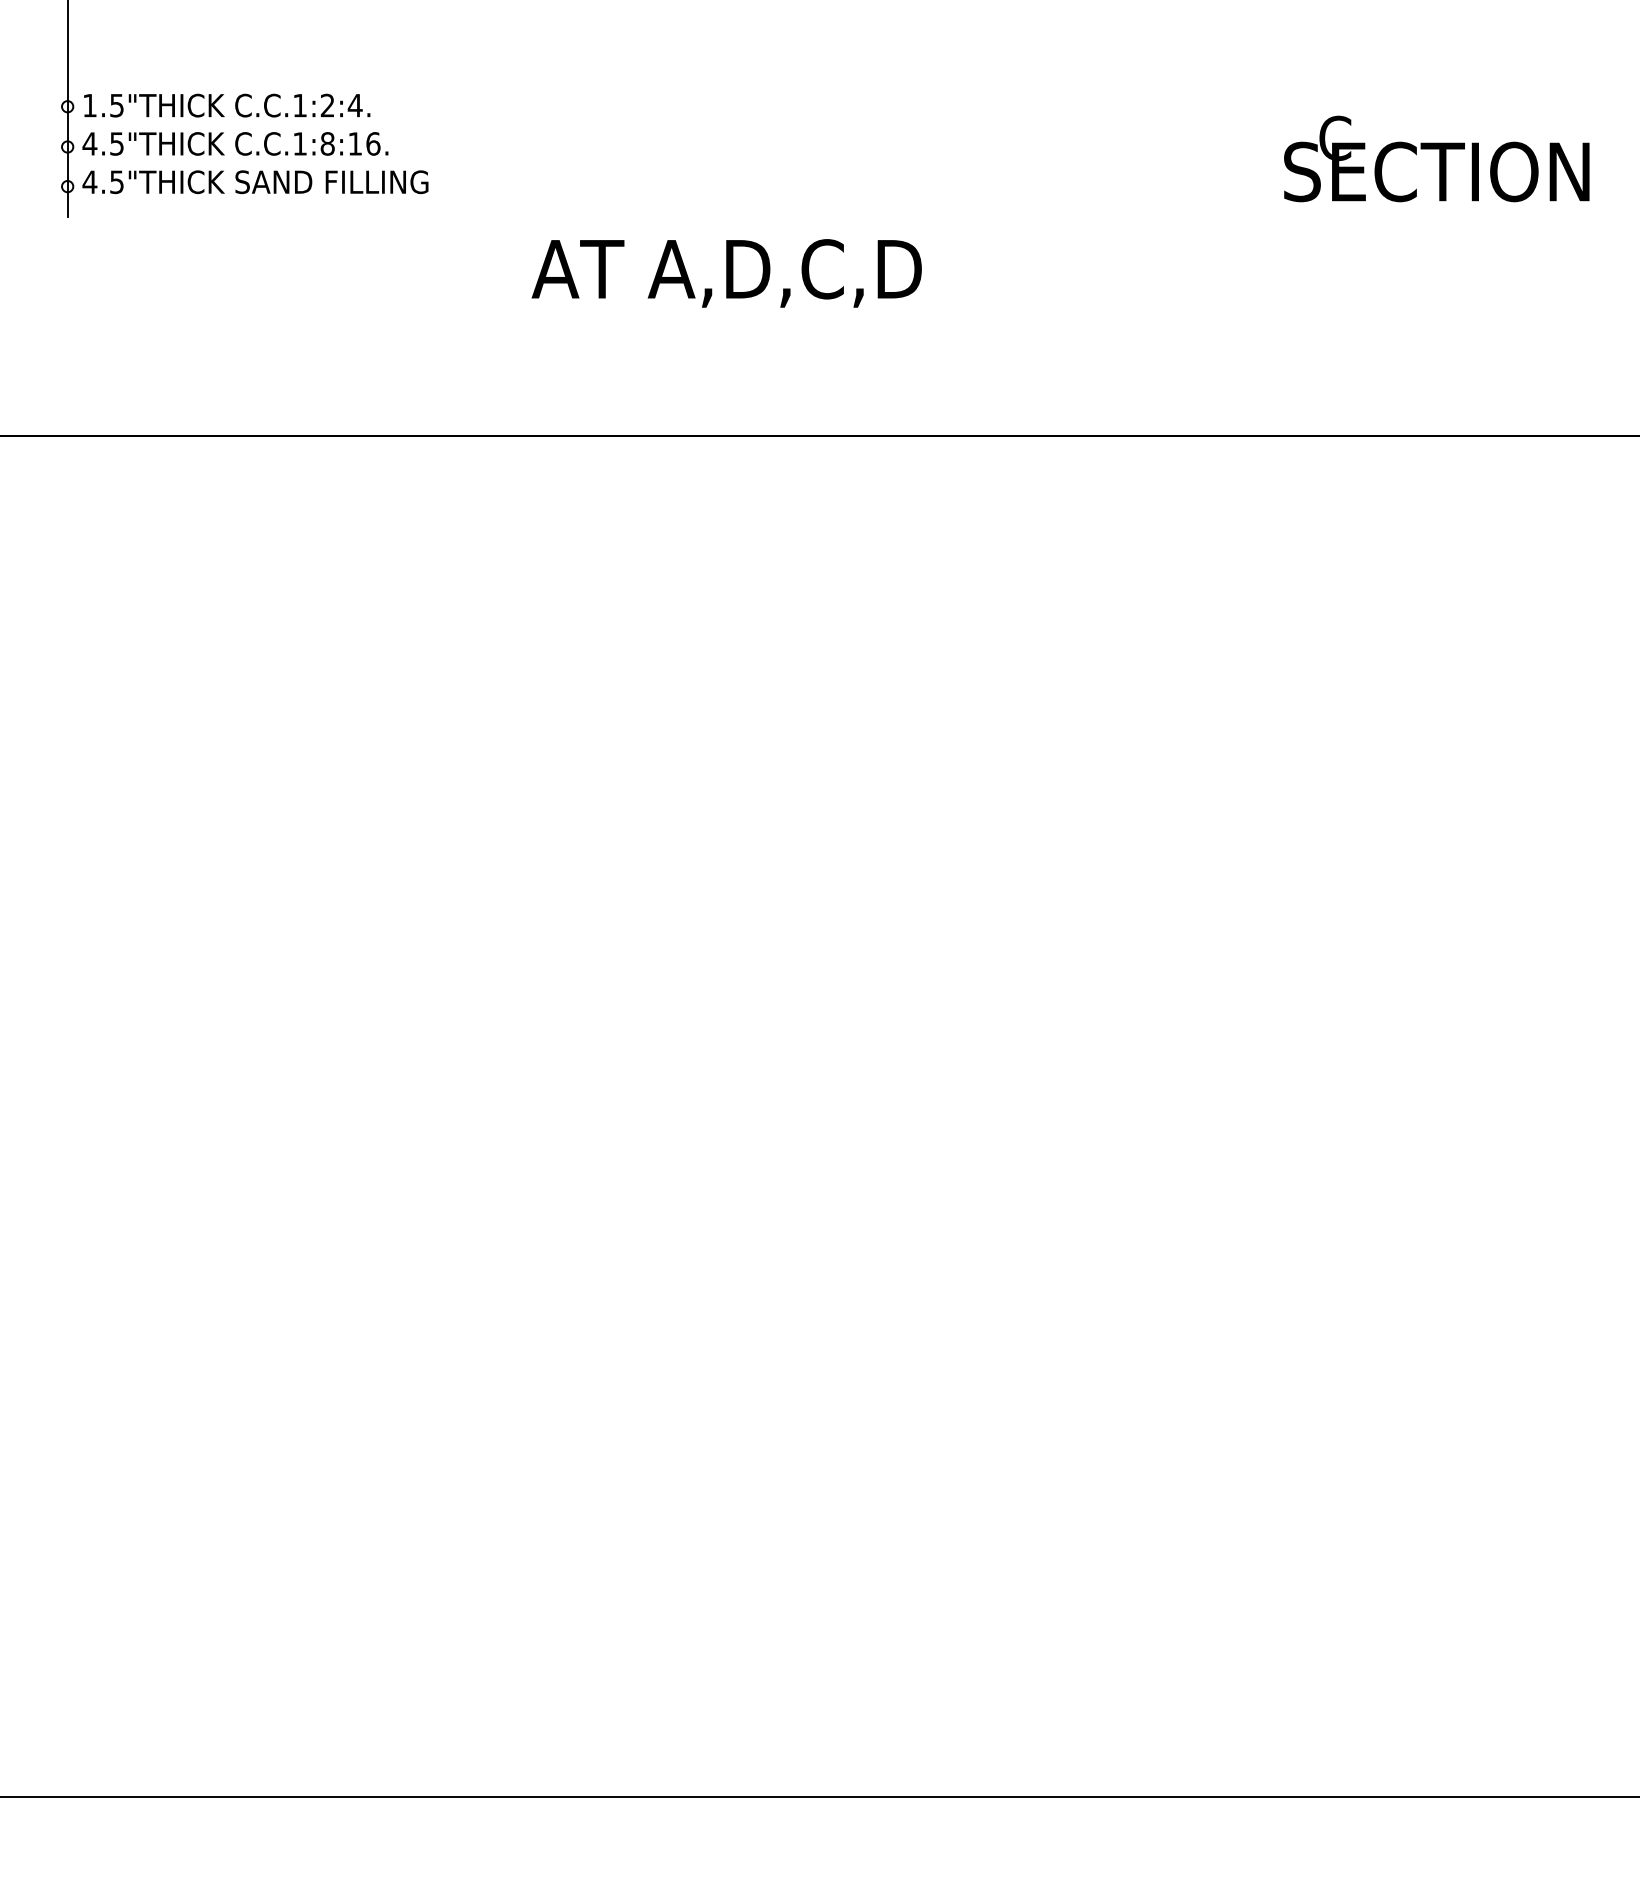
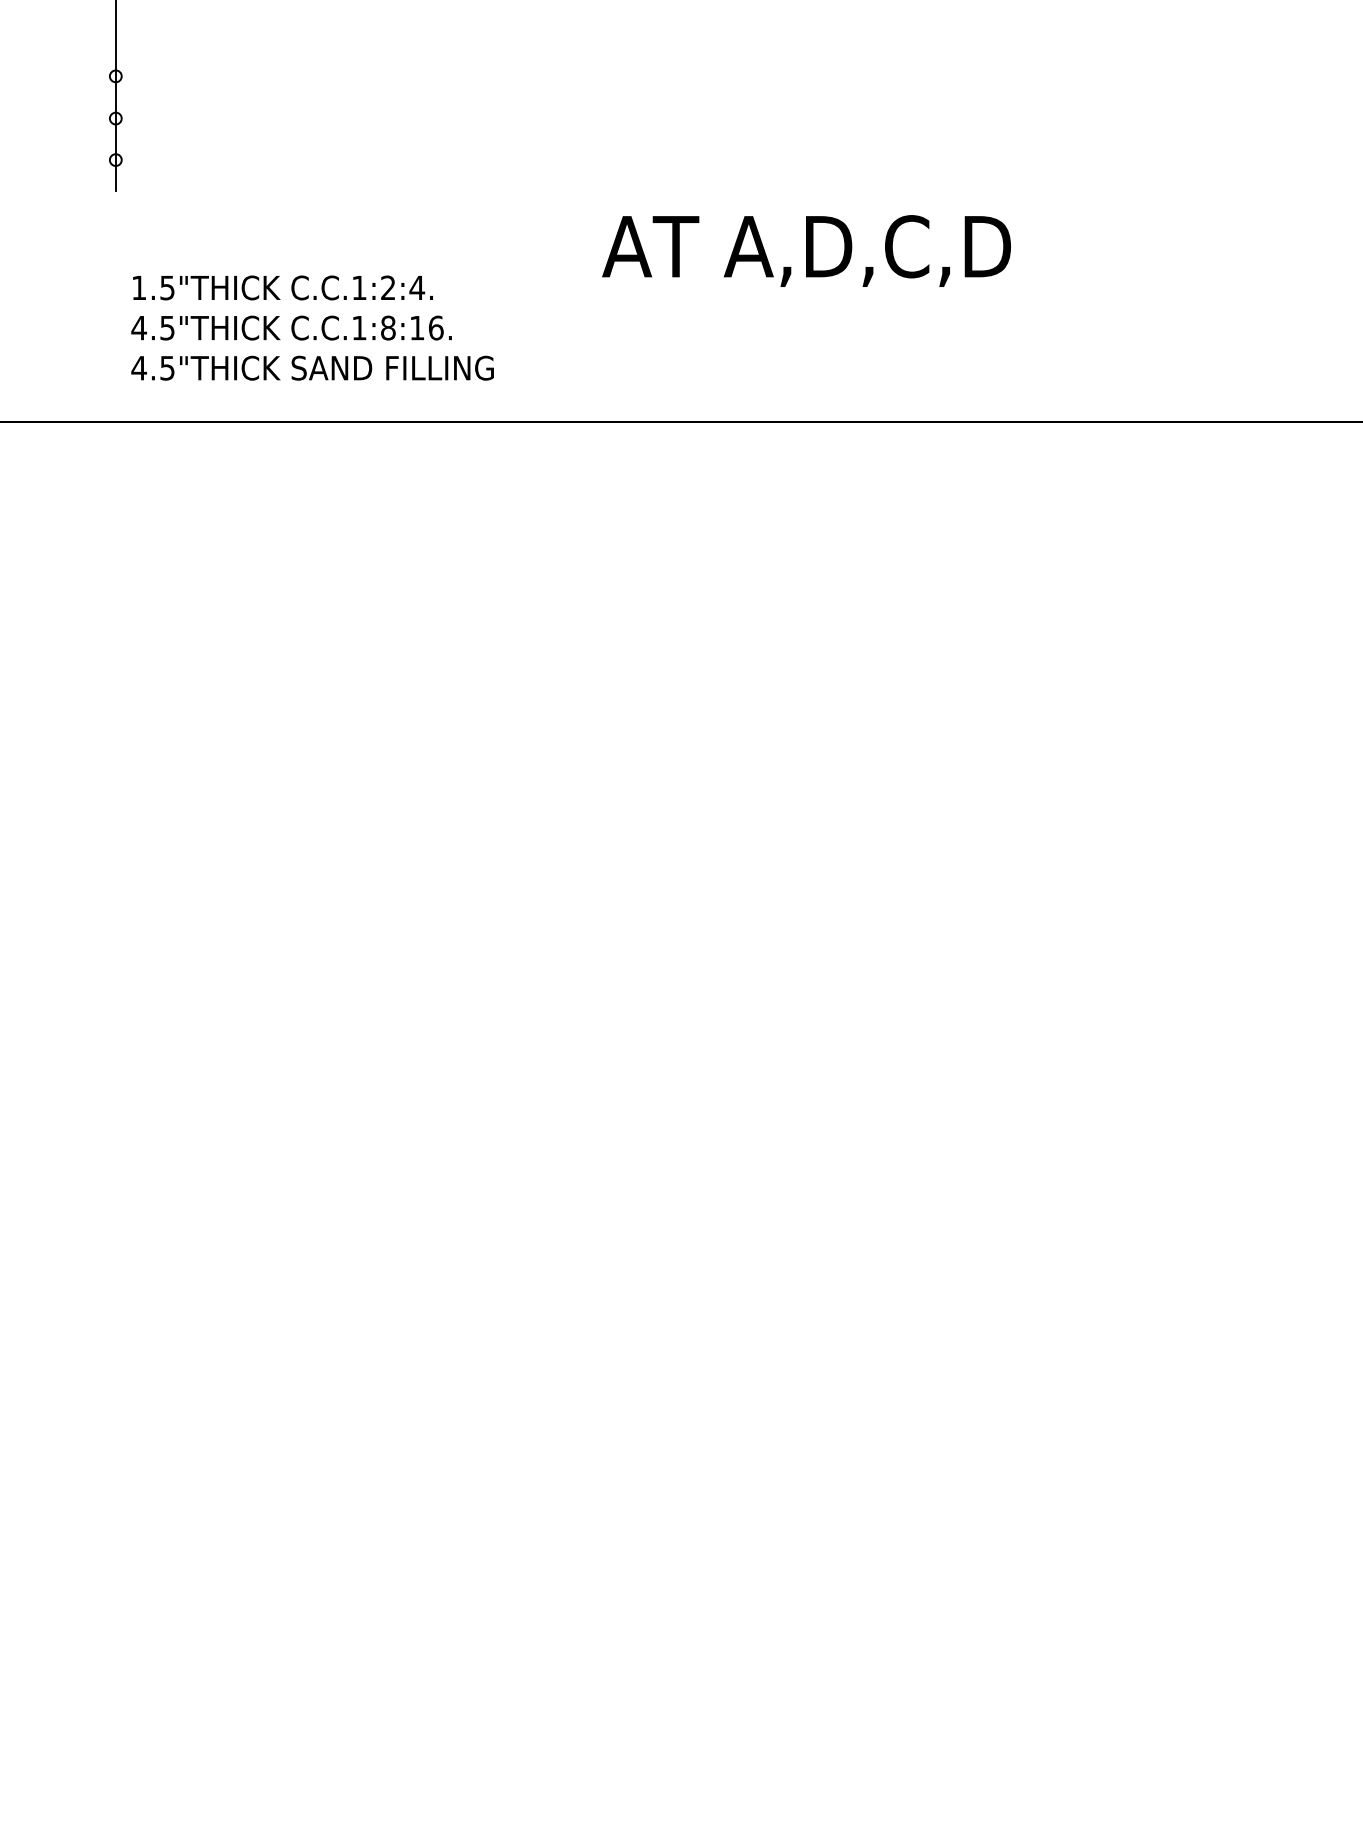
text: (255, 143) -> (312, 327), moved

